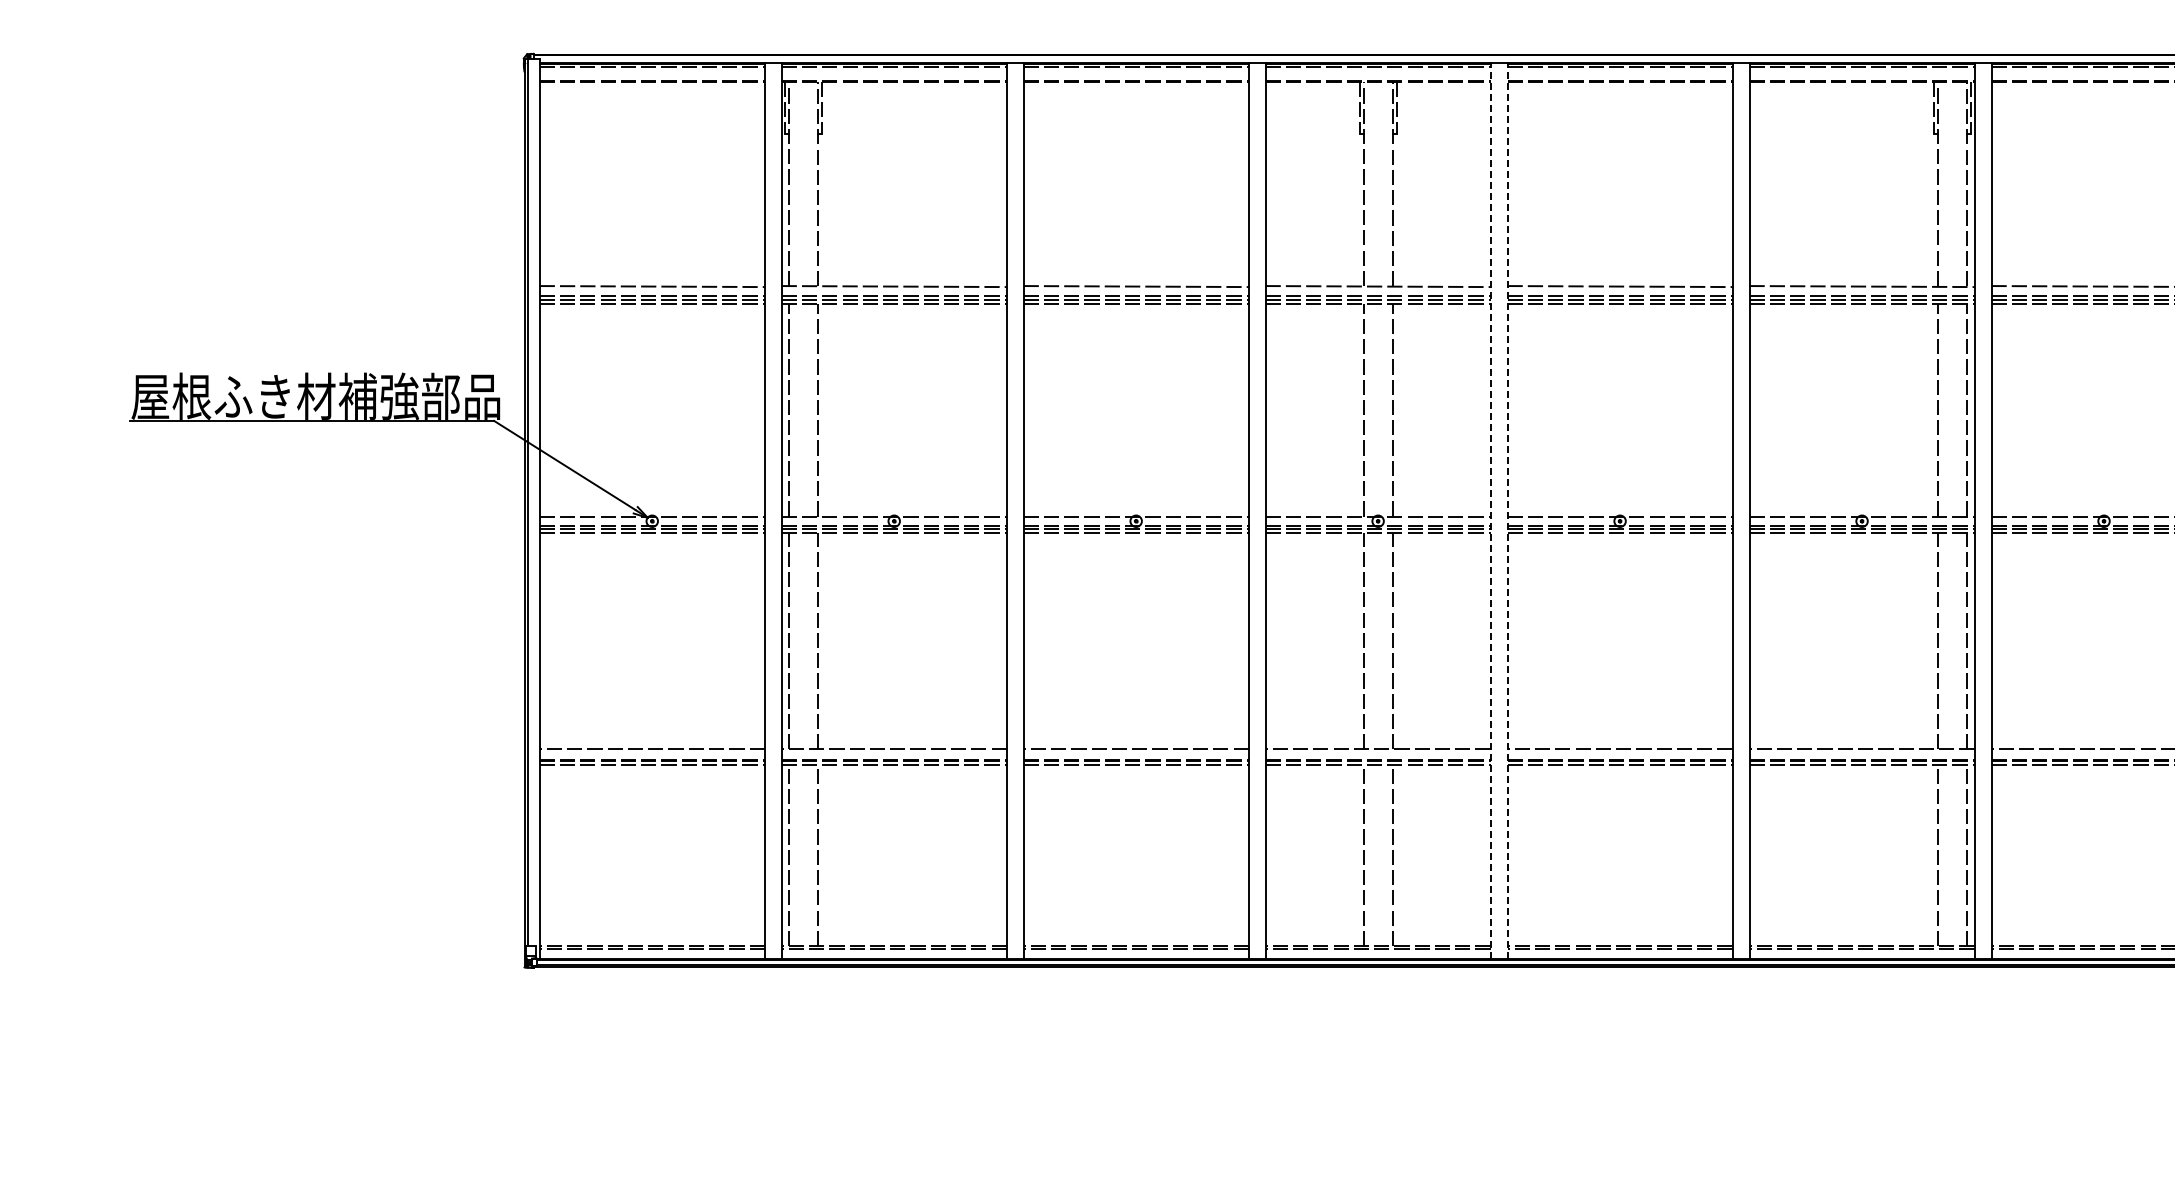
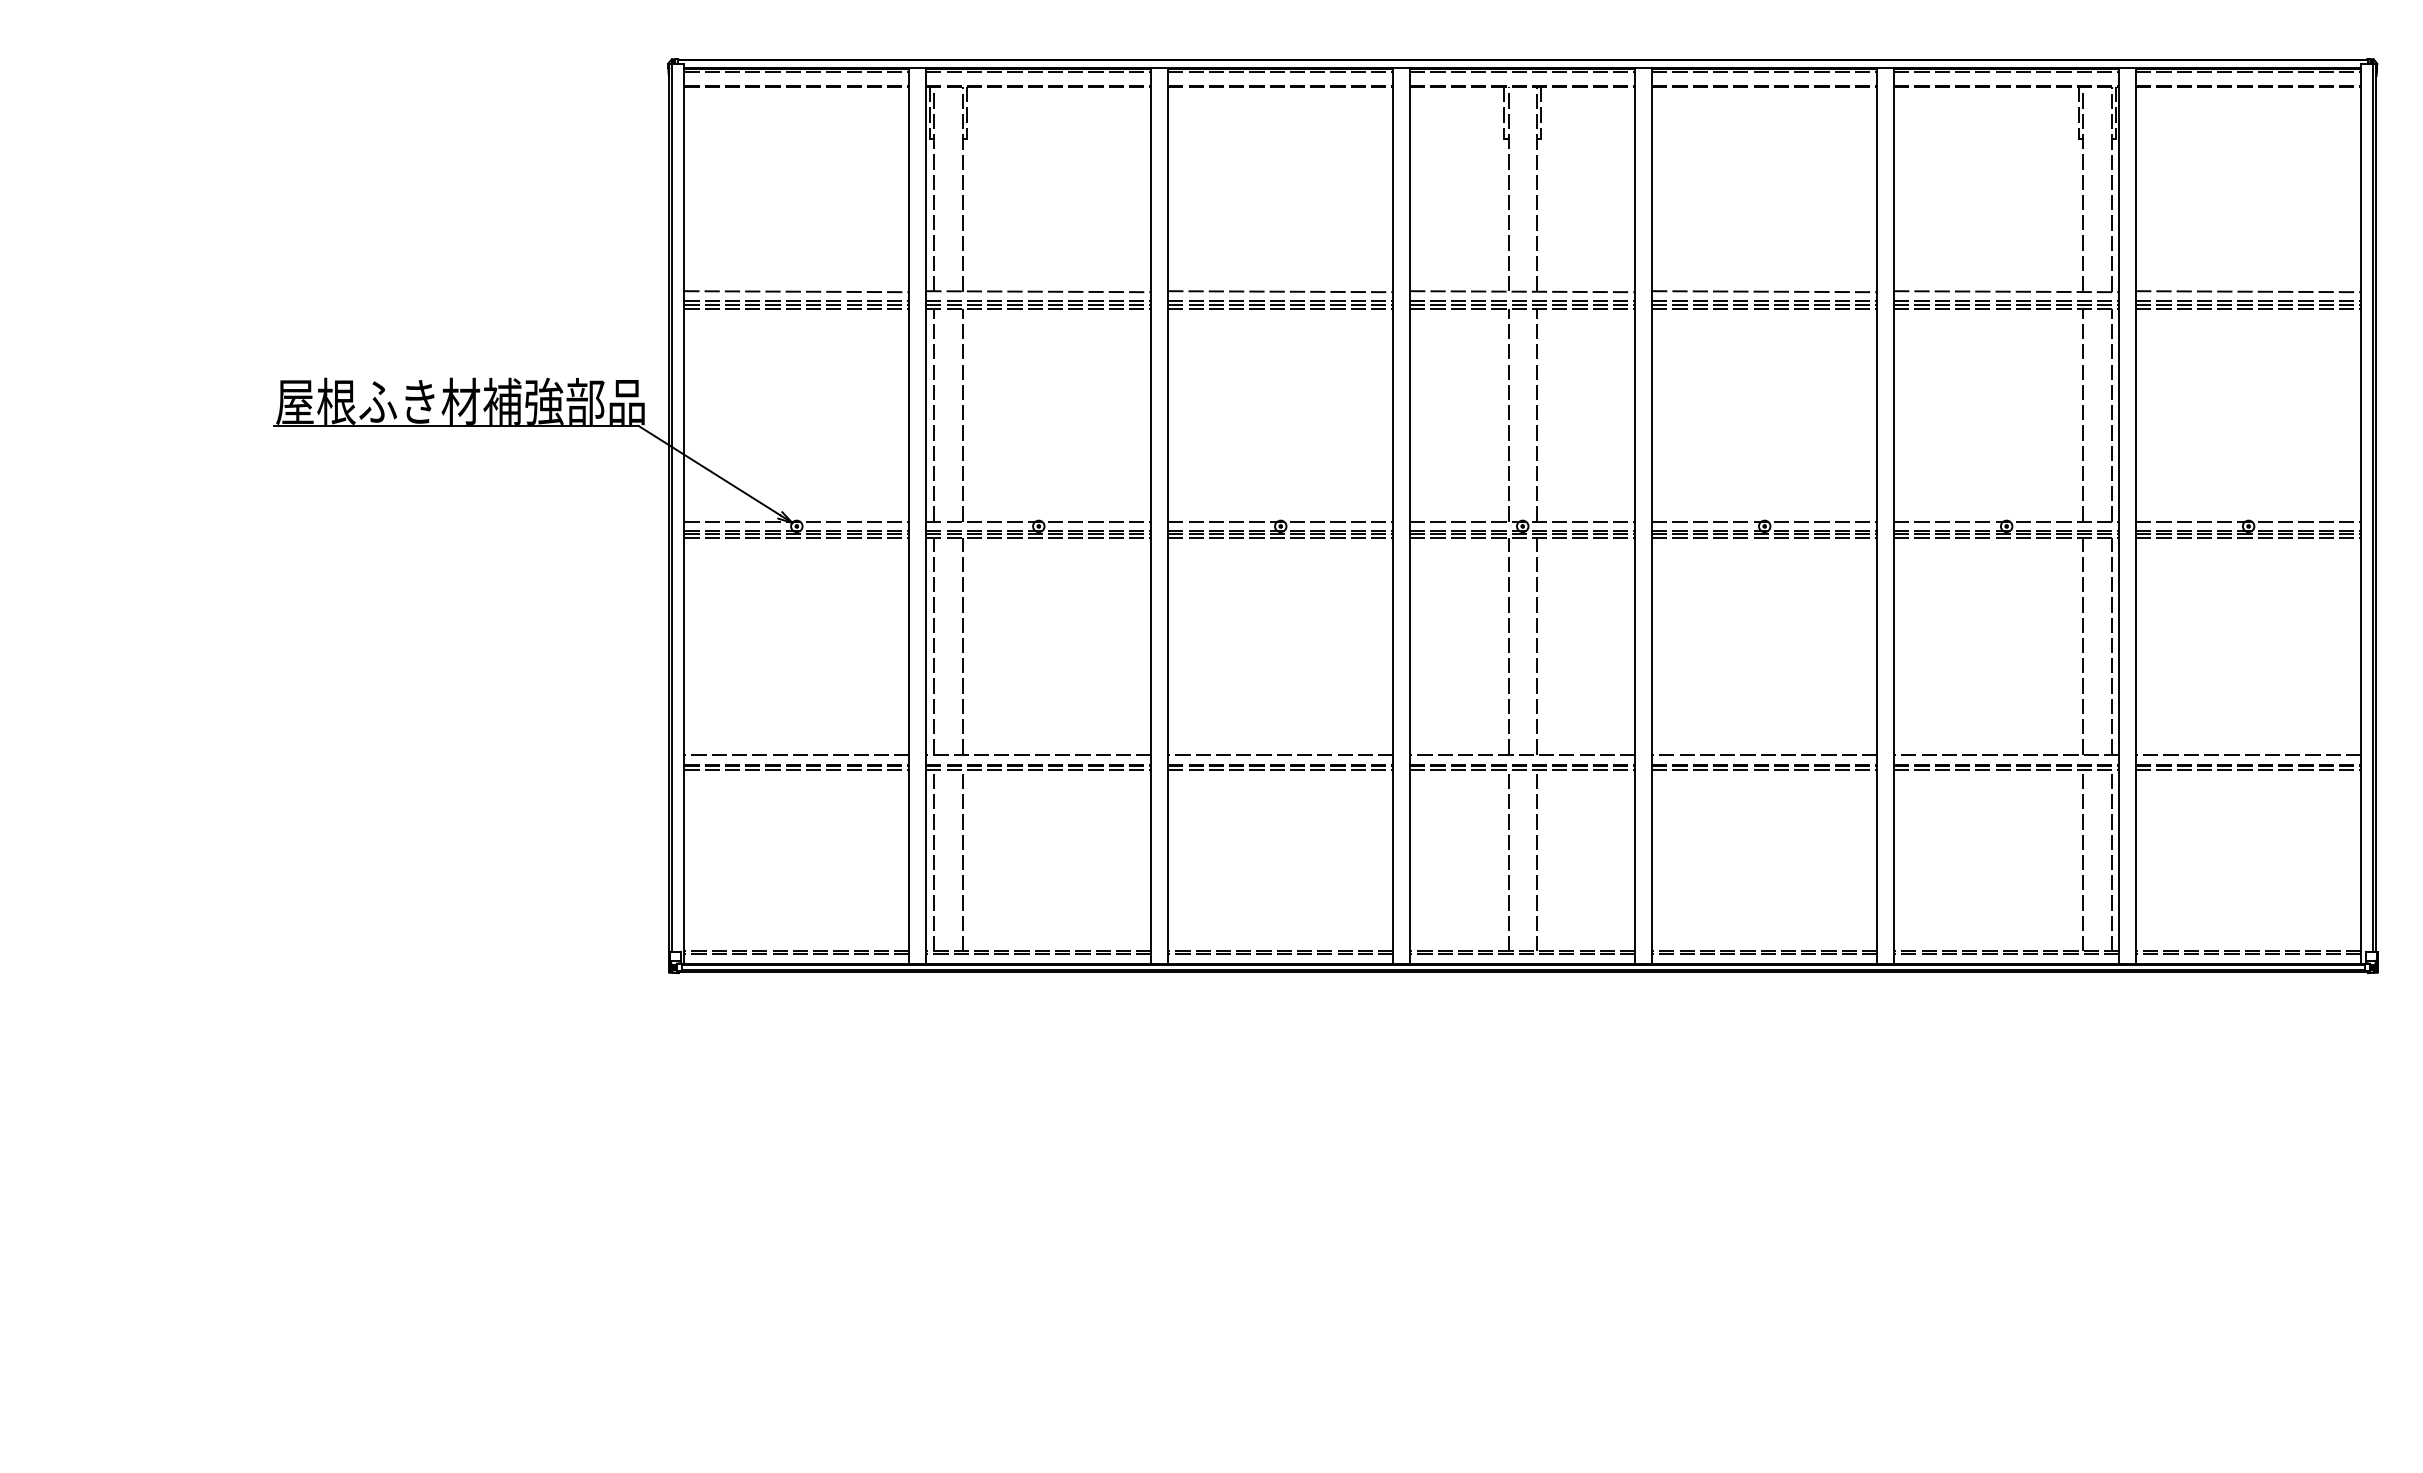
line: (1490, 510) -> (1635, 515), dashed -> solid
line: (1507, 510) -> (1652, 515), dashed -> solid

